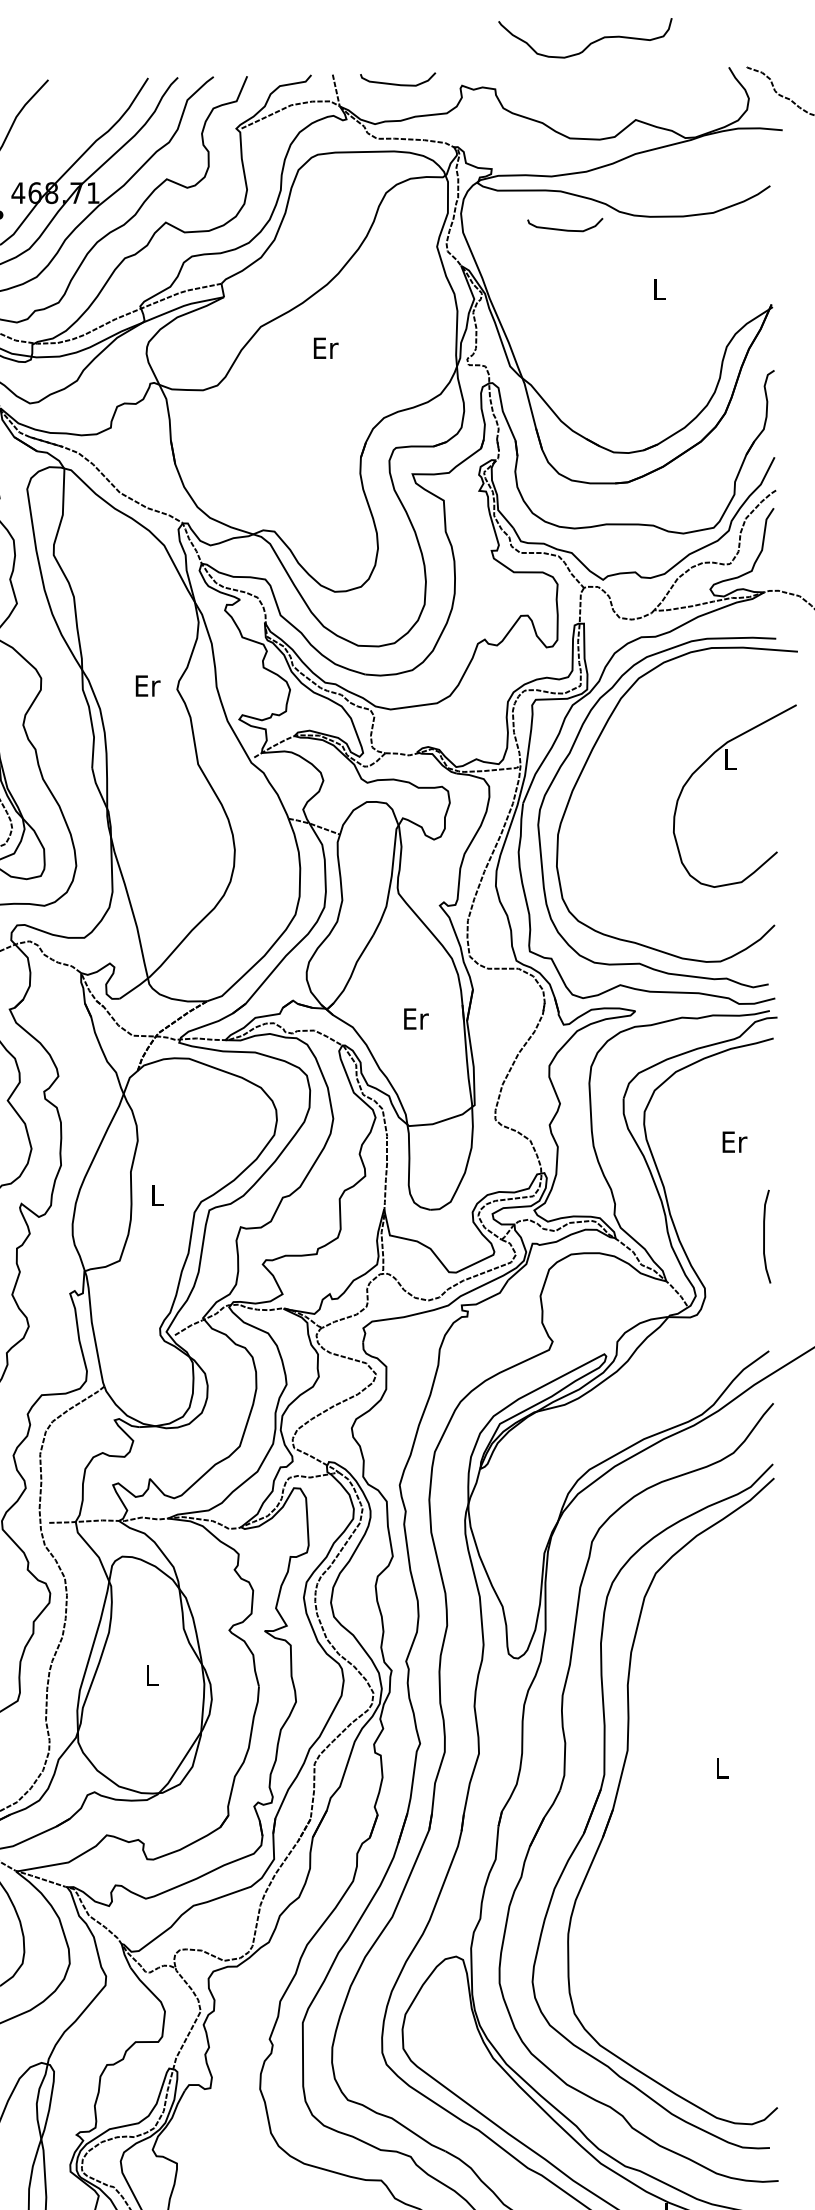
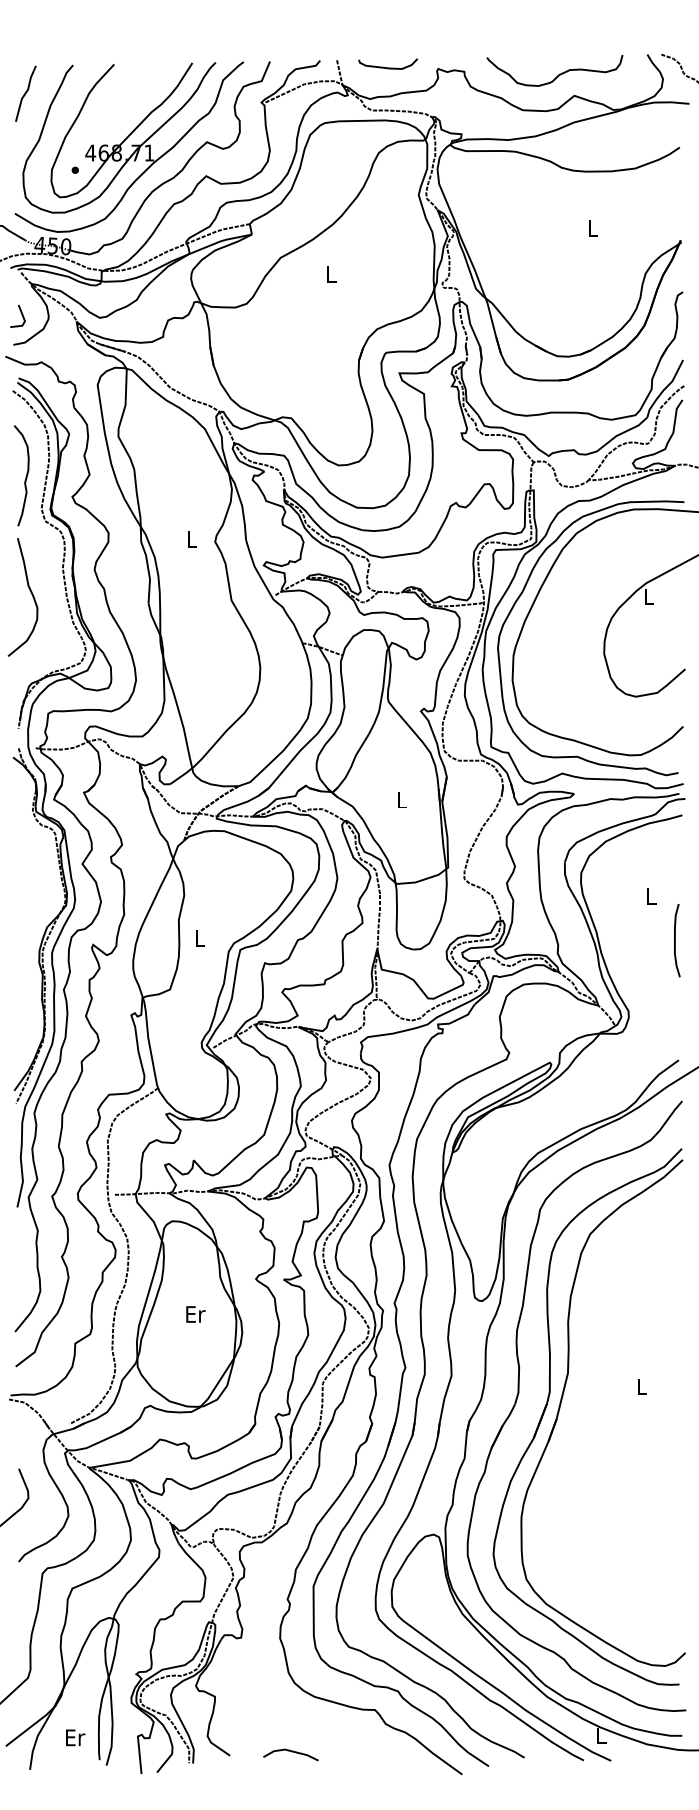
curve: (589, 43) -> (558, 74), moved
curve: (565, 229) -> (519, 181), removed
text: (325, 348) -> (331, 274), Er -> L
text: (148, 686) -> (192, 539), Er -> L
text: (416, 1018) -> (402, 799), Er -> L
text: (734, 1142) -> (651, 896), Er -> L
curve: (764, 1236) -> (675, 940), moved
text: (152, 1675) -> (195, 1314), L -> Er

